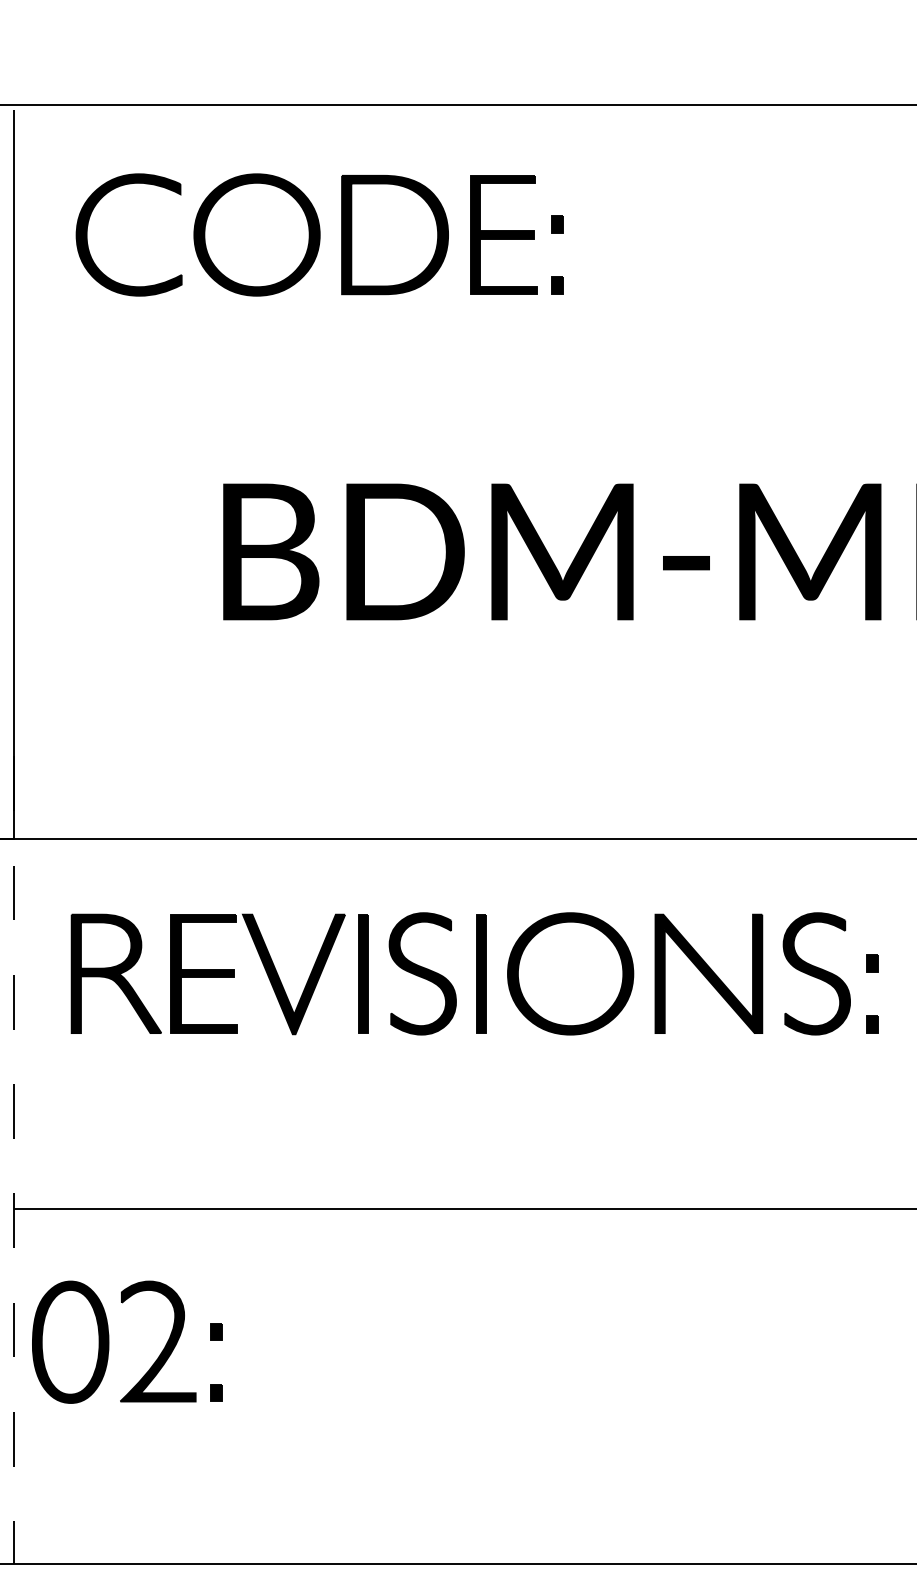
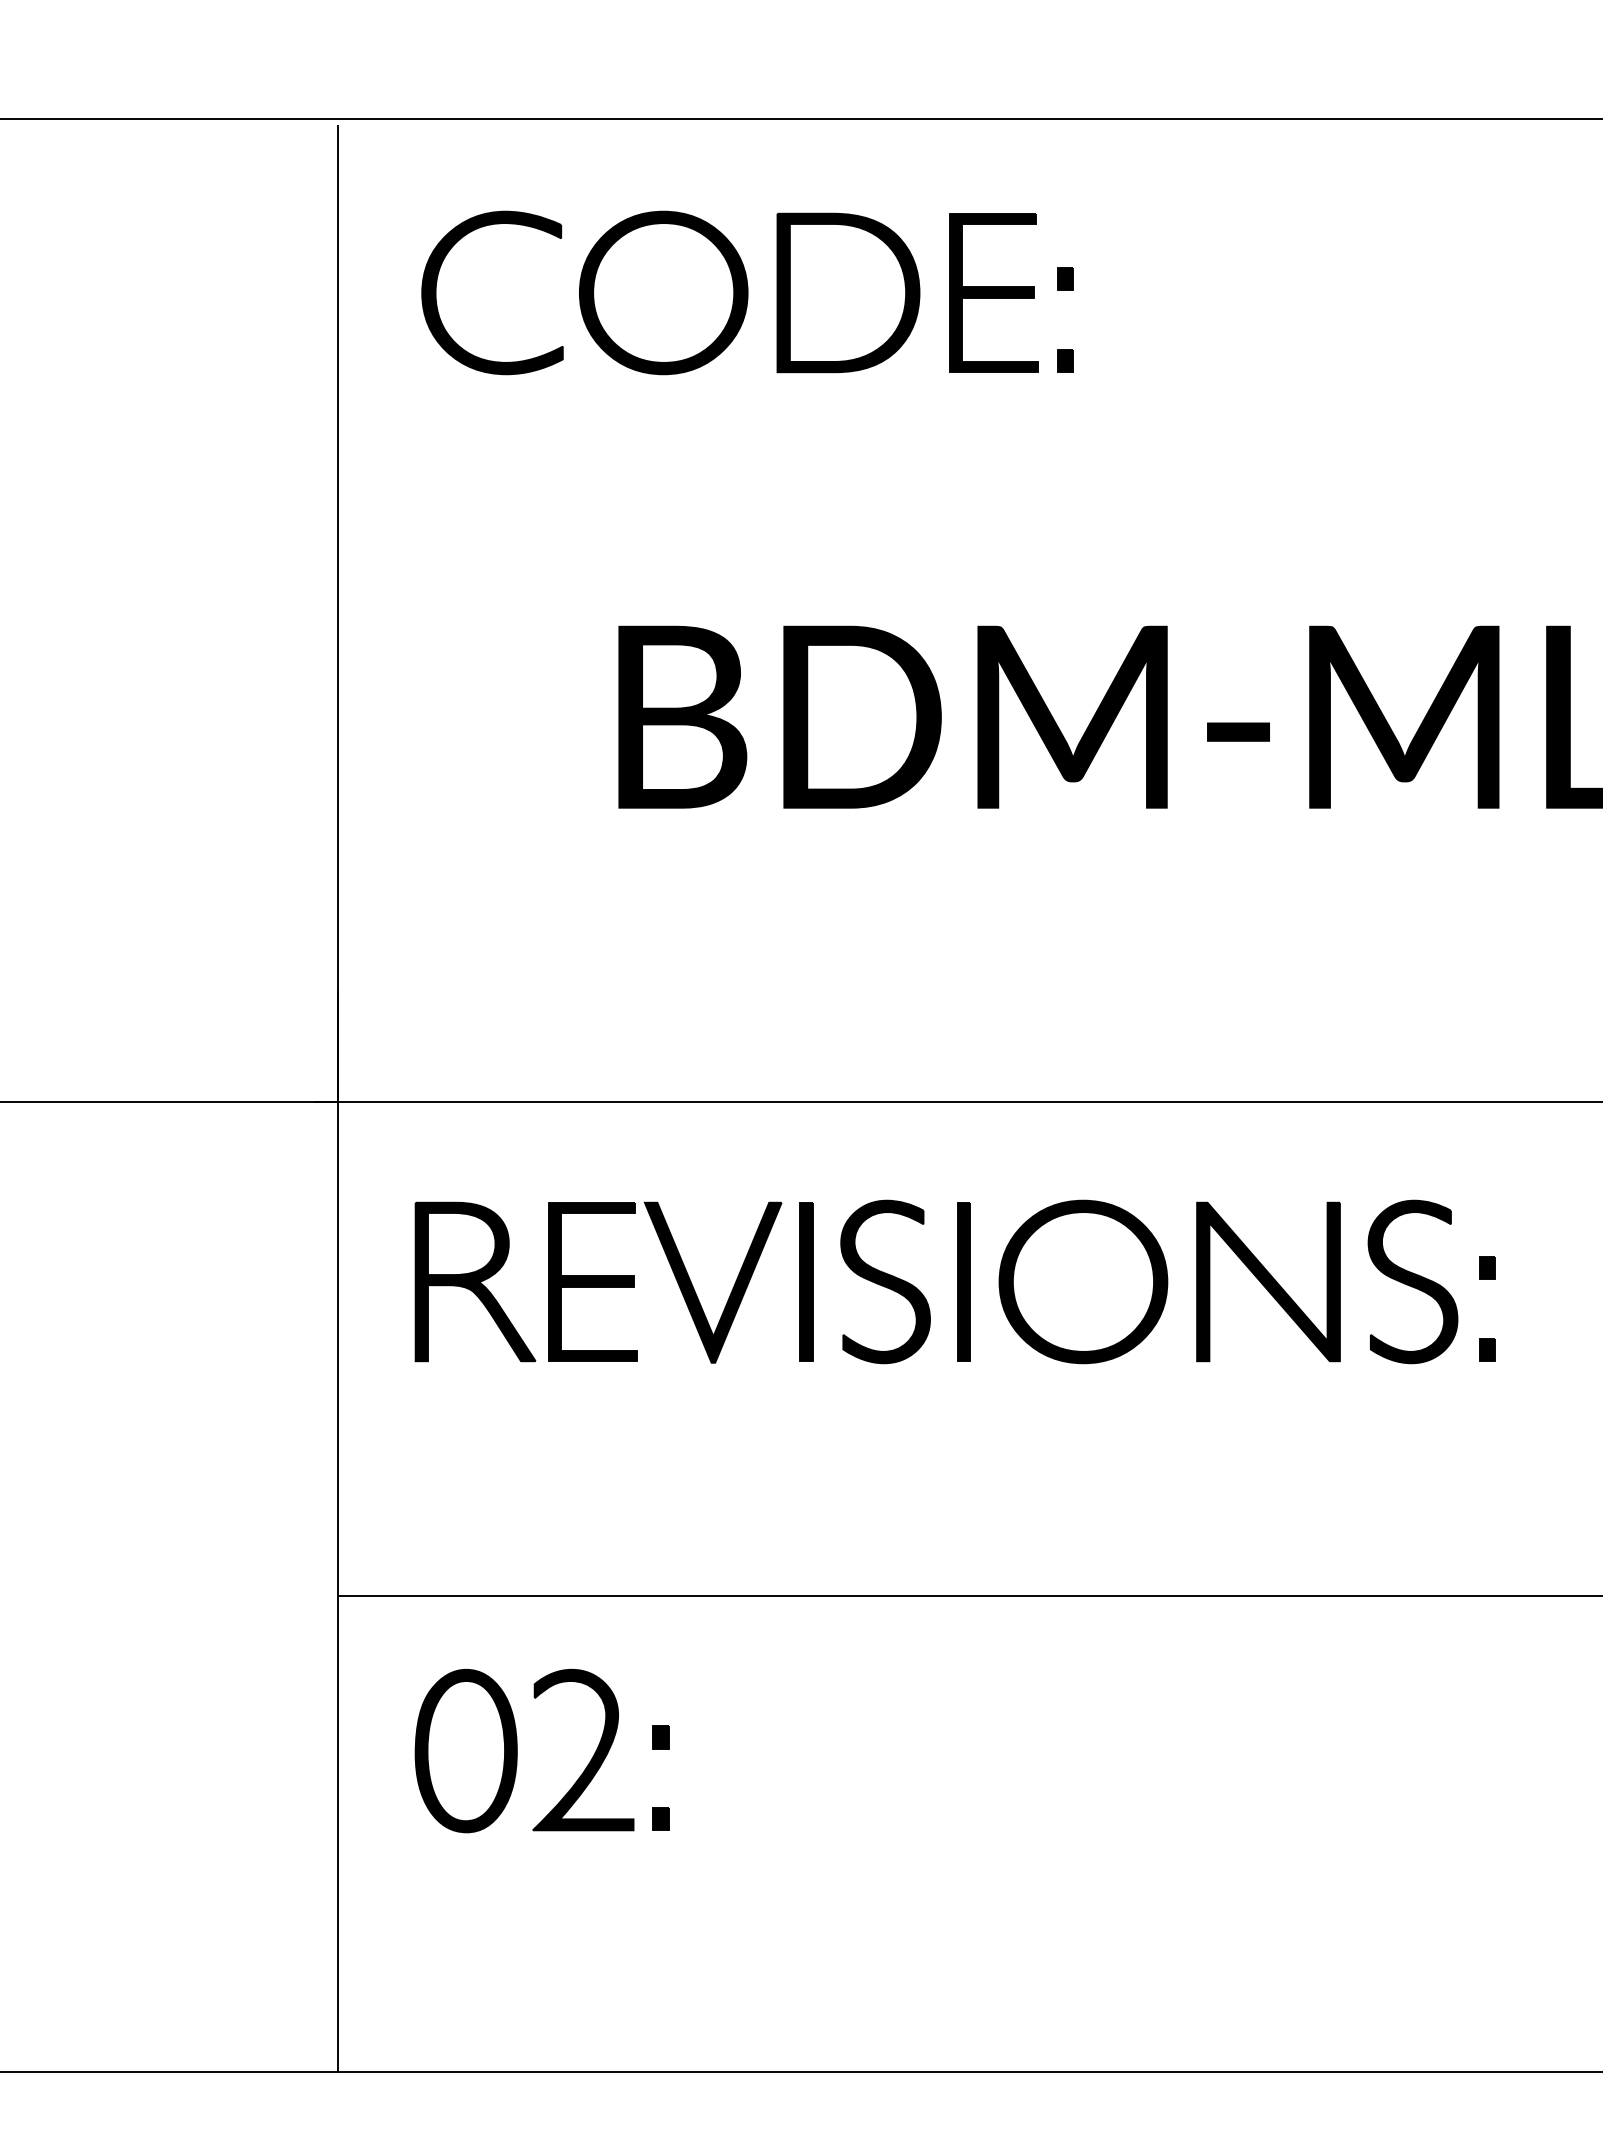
line: (14, 1160) -> (338, 1531), dashed -> solid
part: (108, 1341) -> (517, 1750), moved

